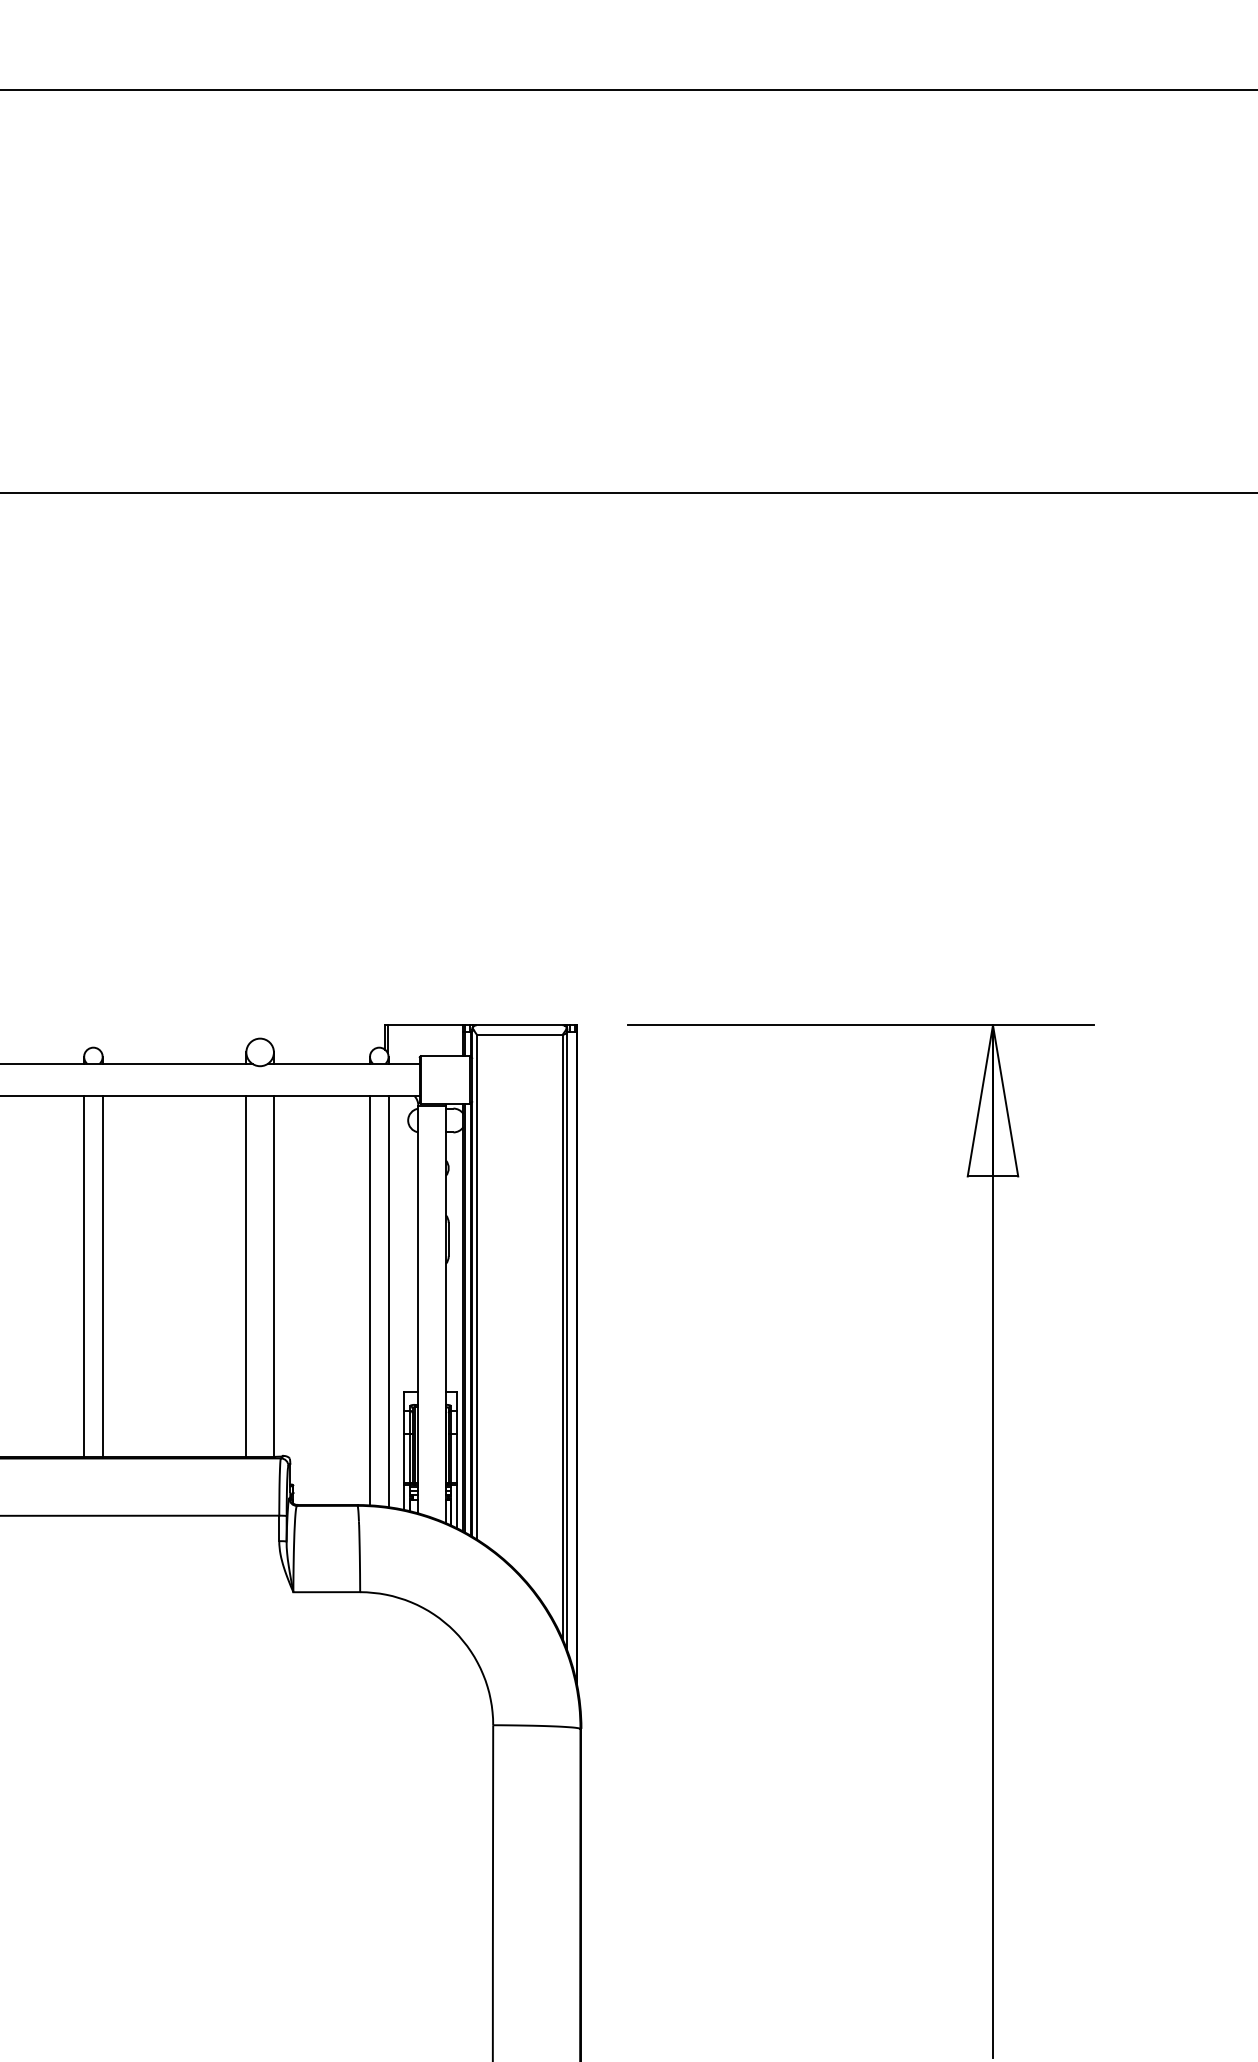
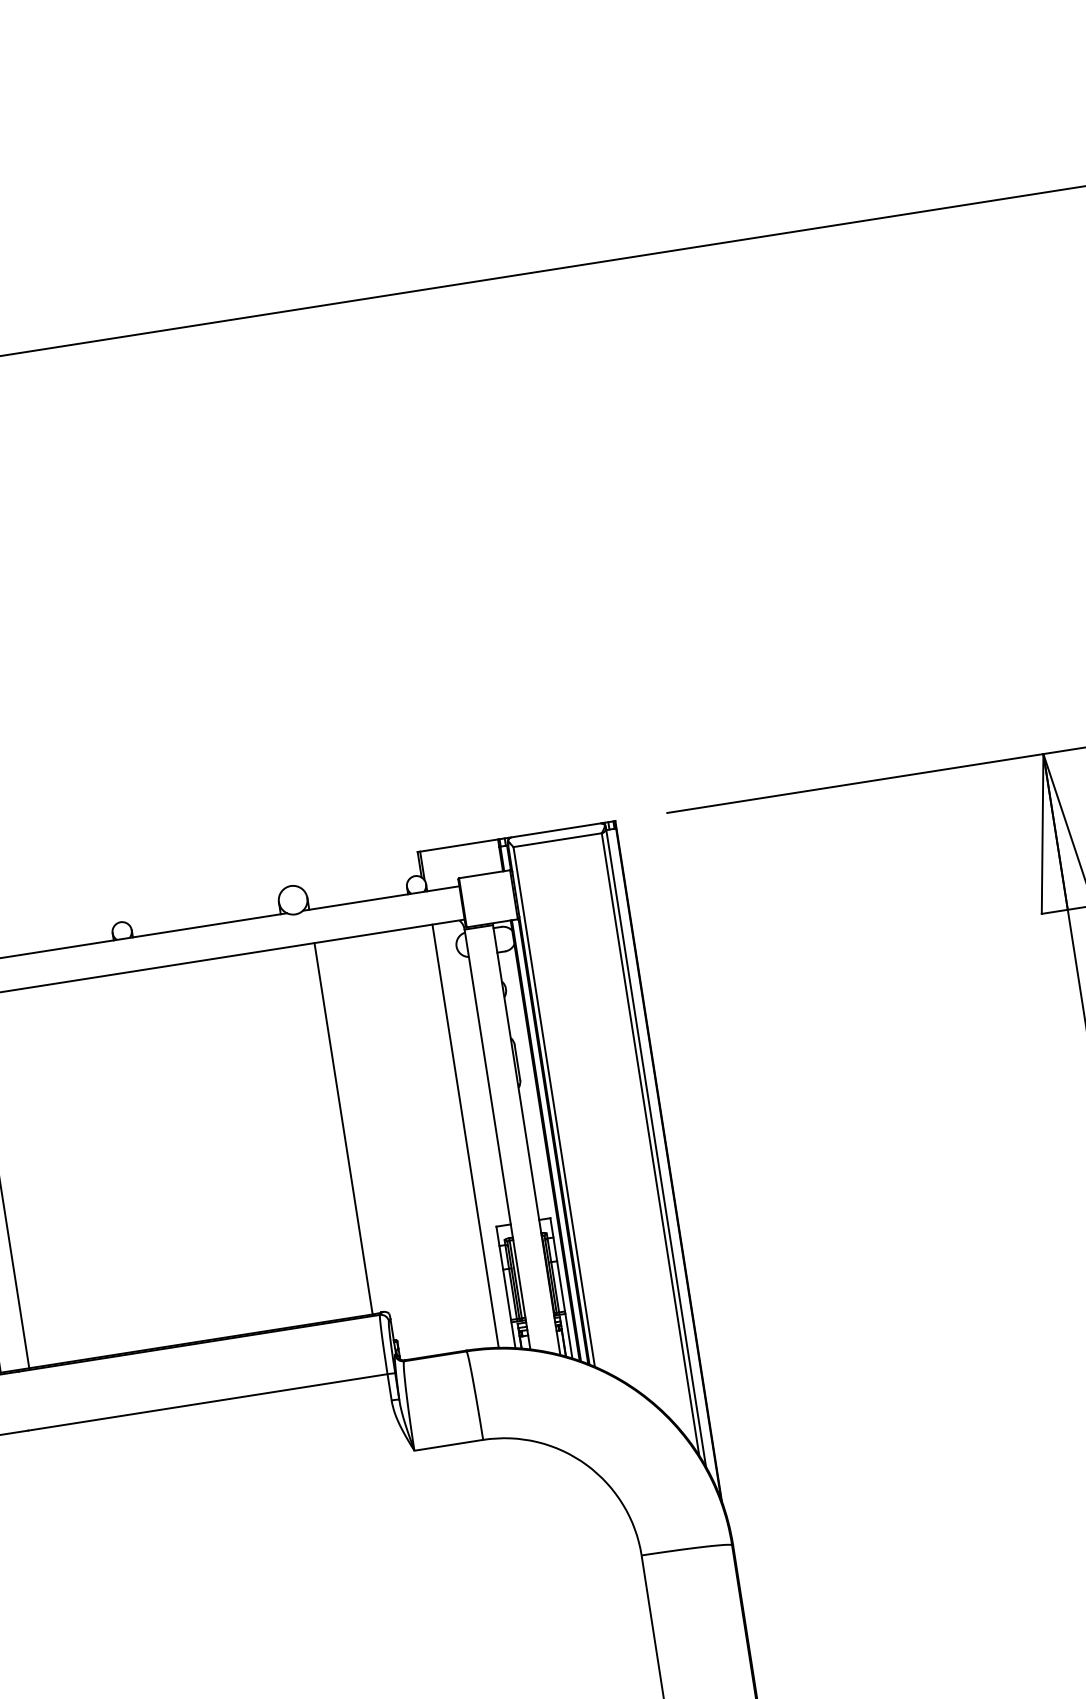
line: (84, 1276) -> (148, 1159), removed
line: (102, 1276) -> (166, 1156), removed
line: (246, 1276) -> (315, 1133), removed
line: (370, 1300) -> (446, 1137), removed

